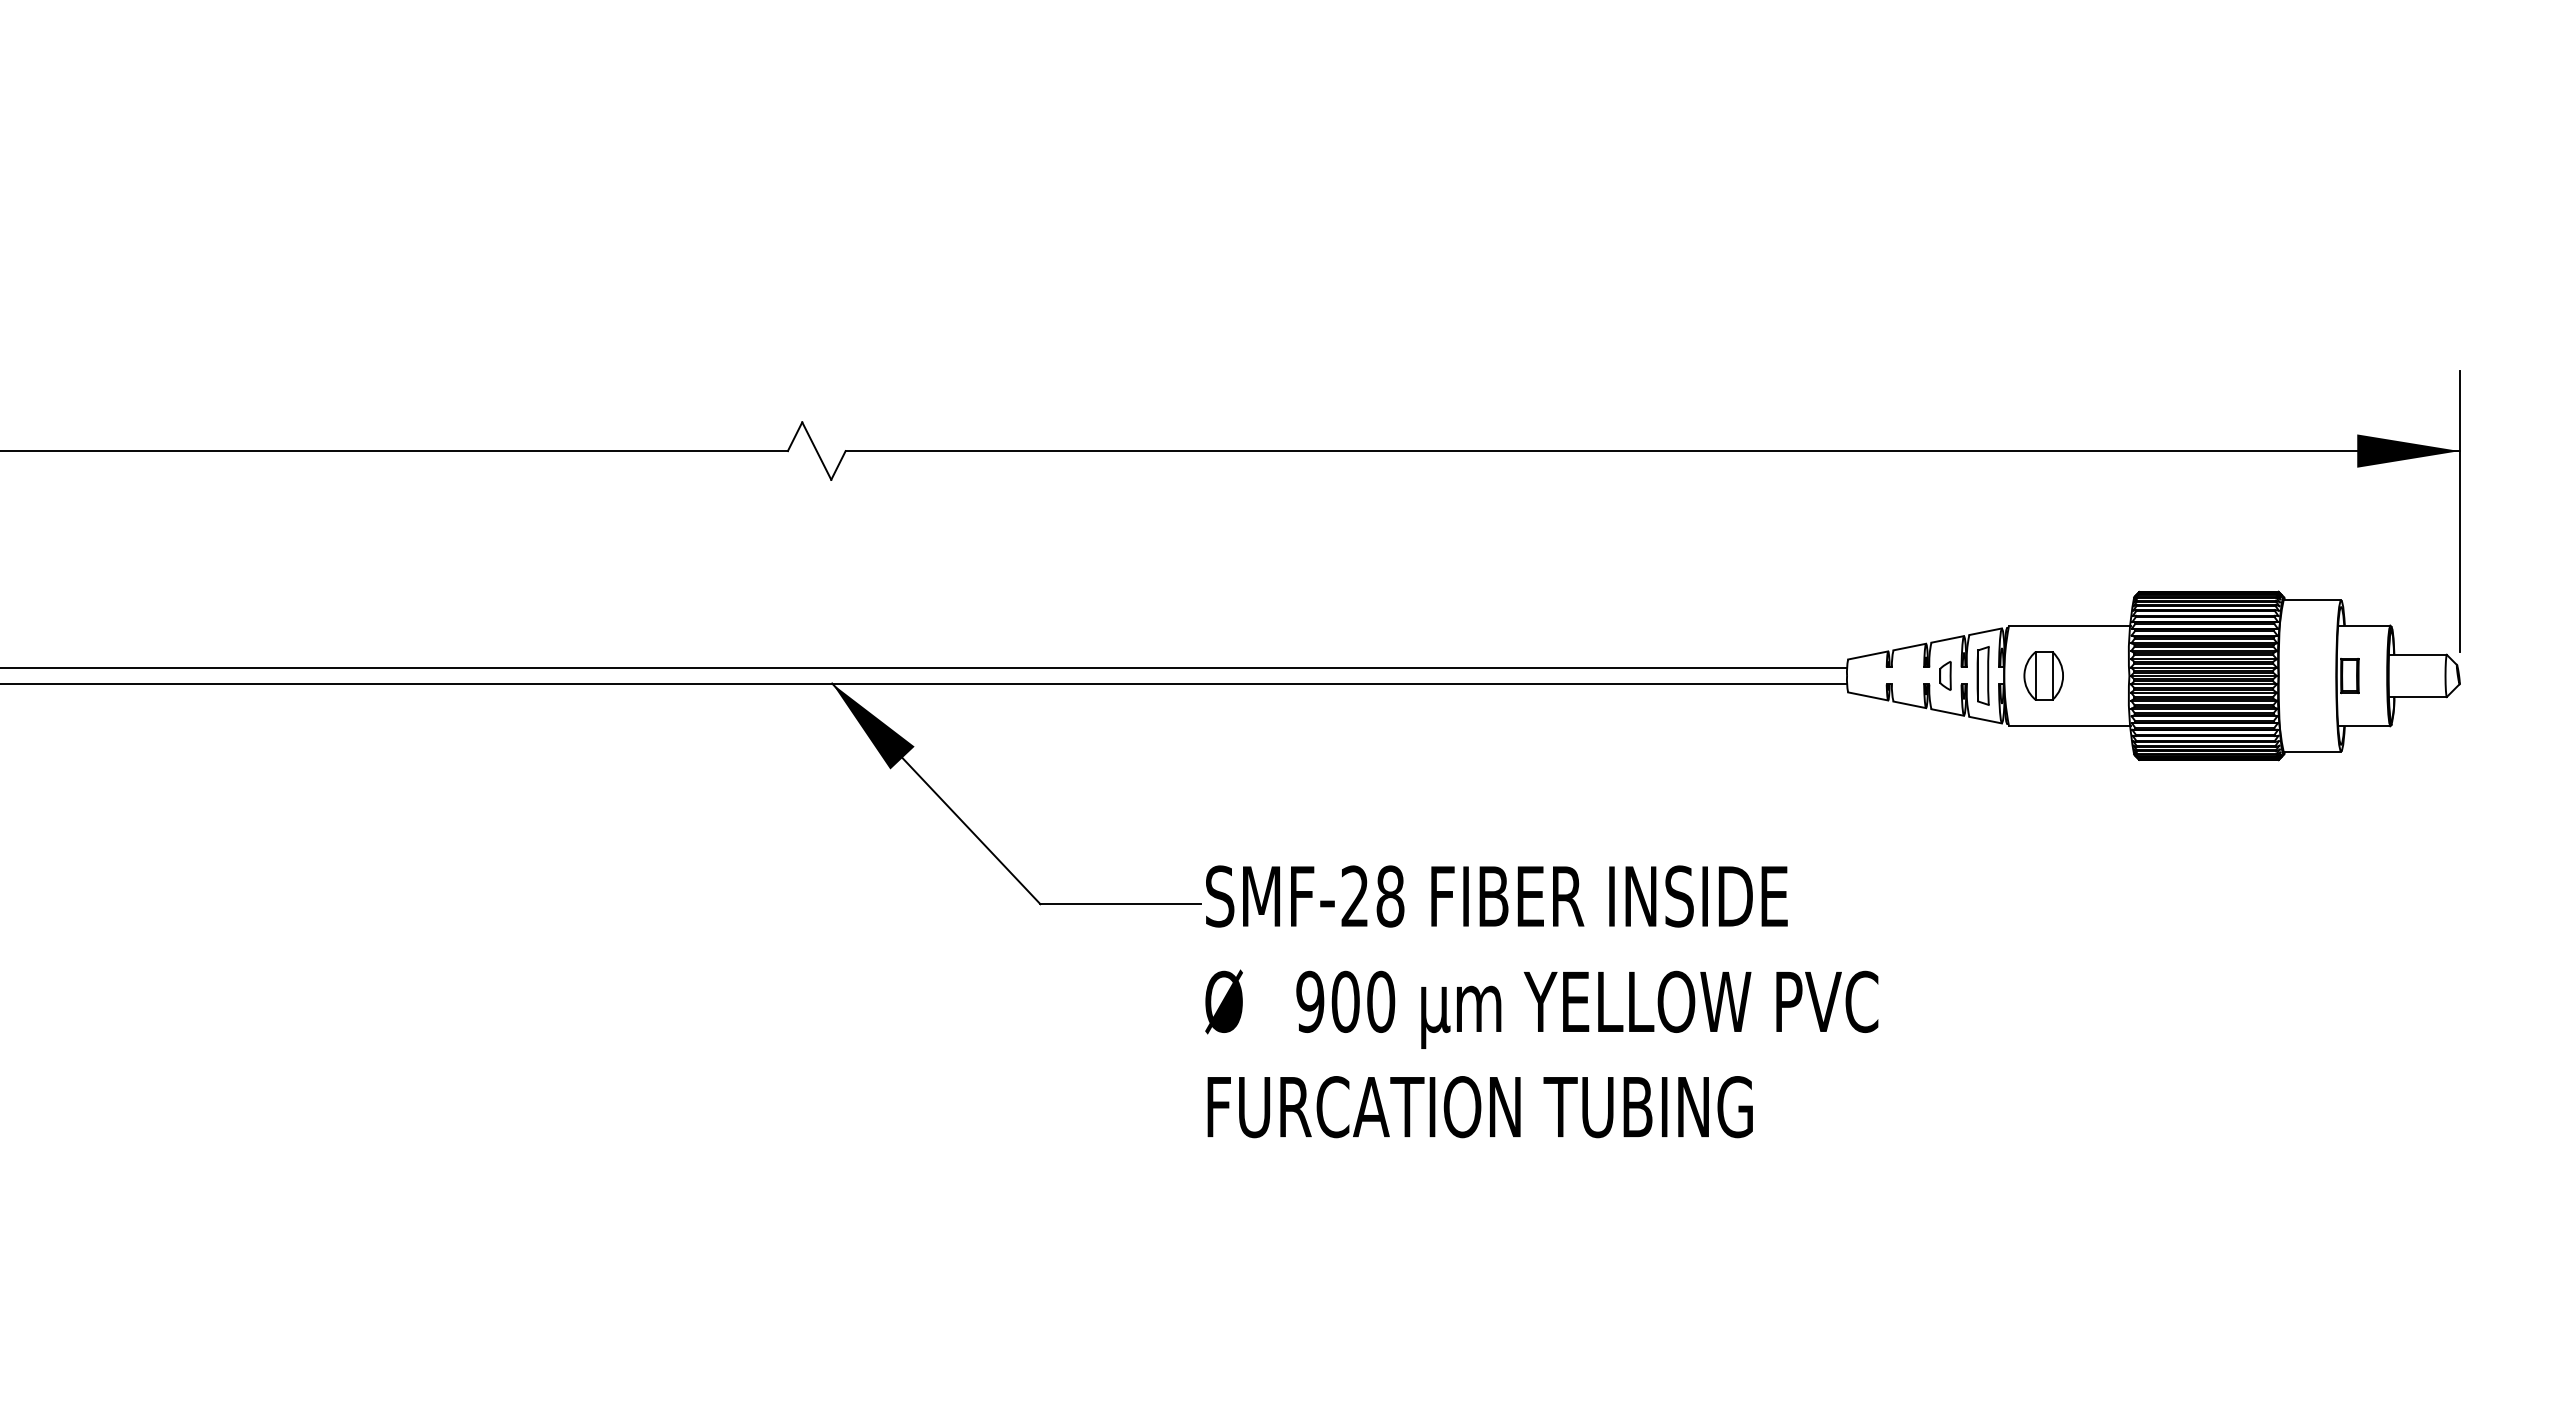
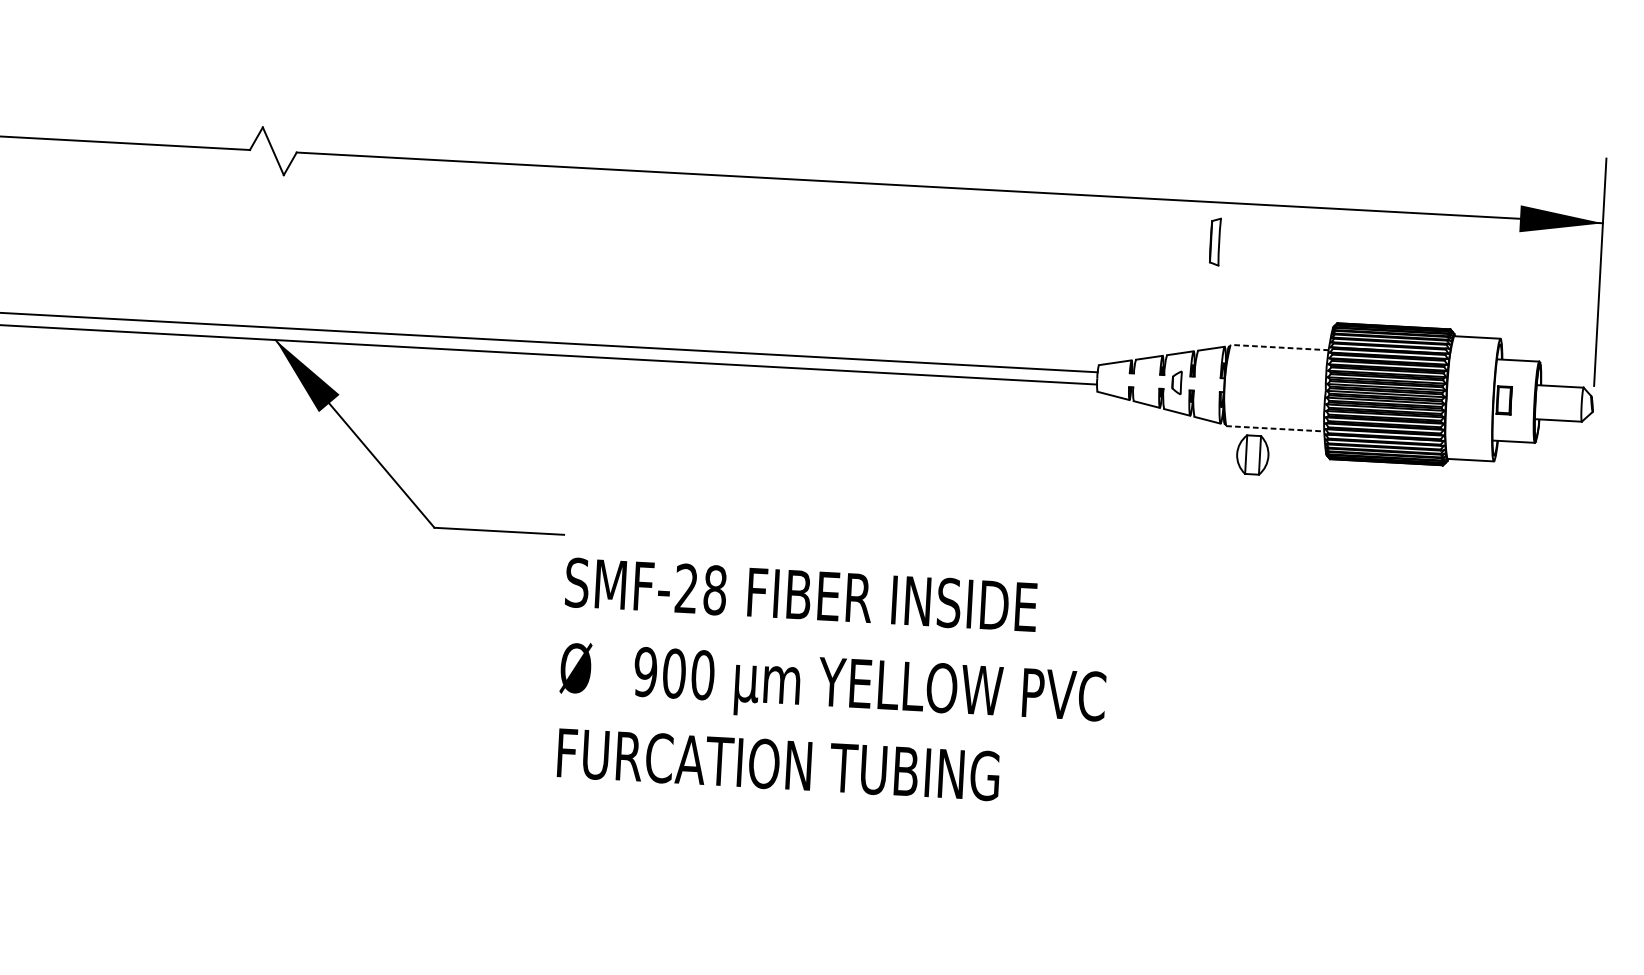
line: (2069, 625) -> (1279, 347), solid -> dashed
part: (1982, 675) -> (1214, 241), moved
part: (2043, 675) -> (1252, 454), moved
line: (2069, 726) -> (1275, 429), solid -> dashed
text: (1541, 1001) -> (832, 681), moved

